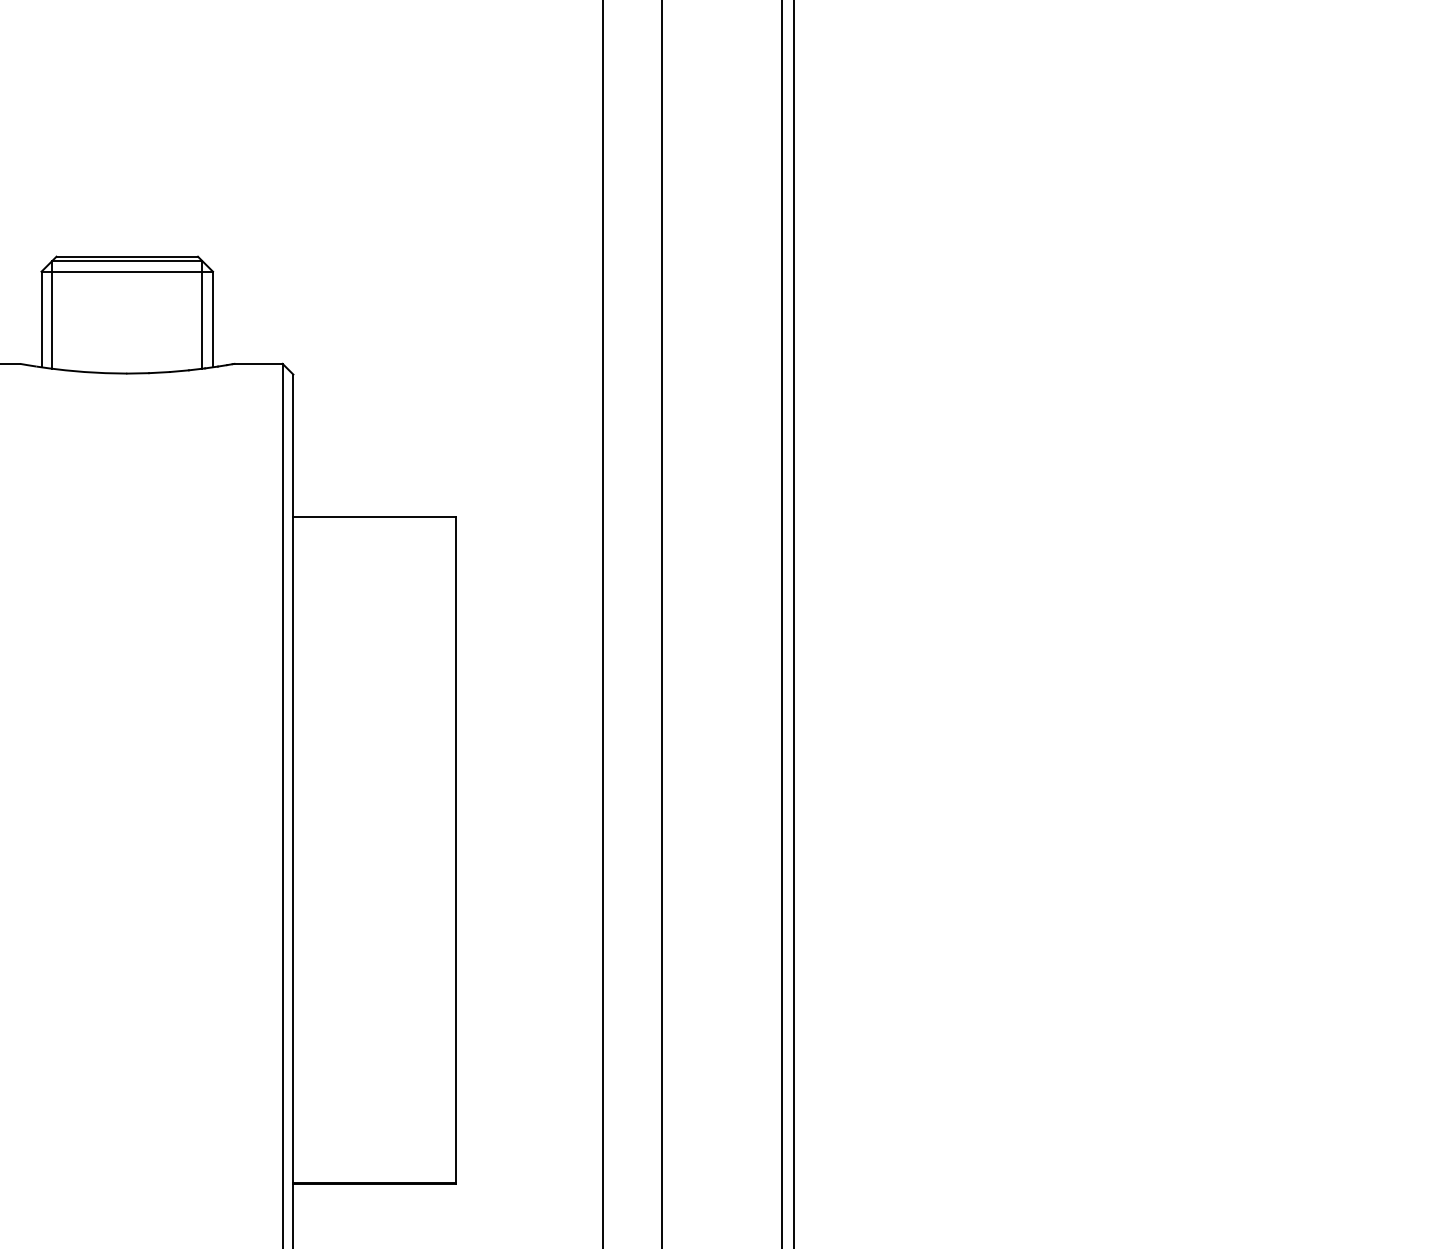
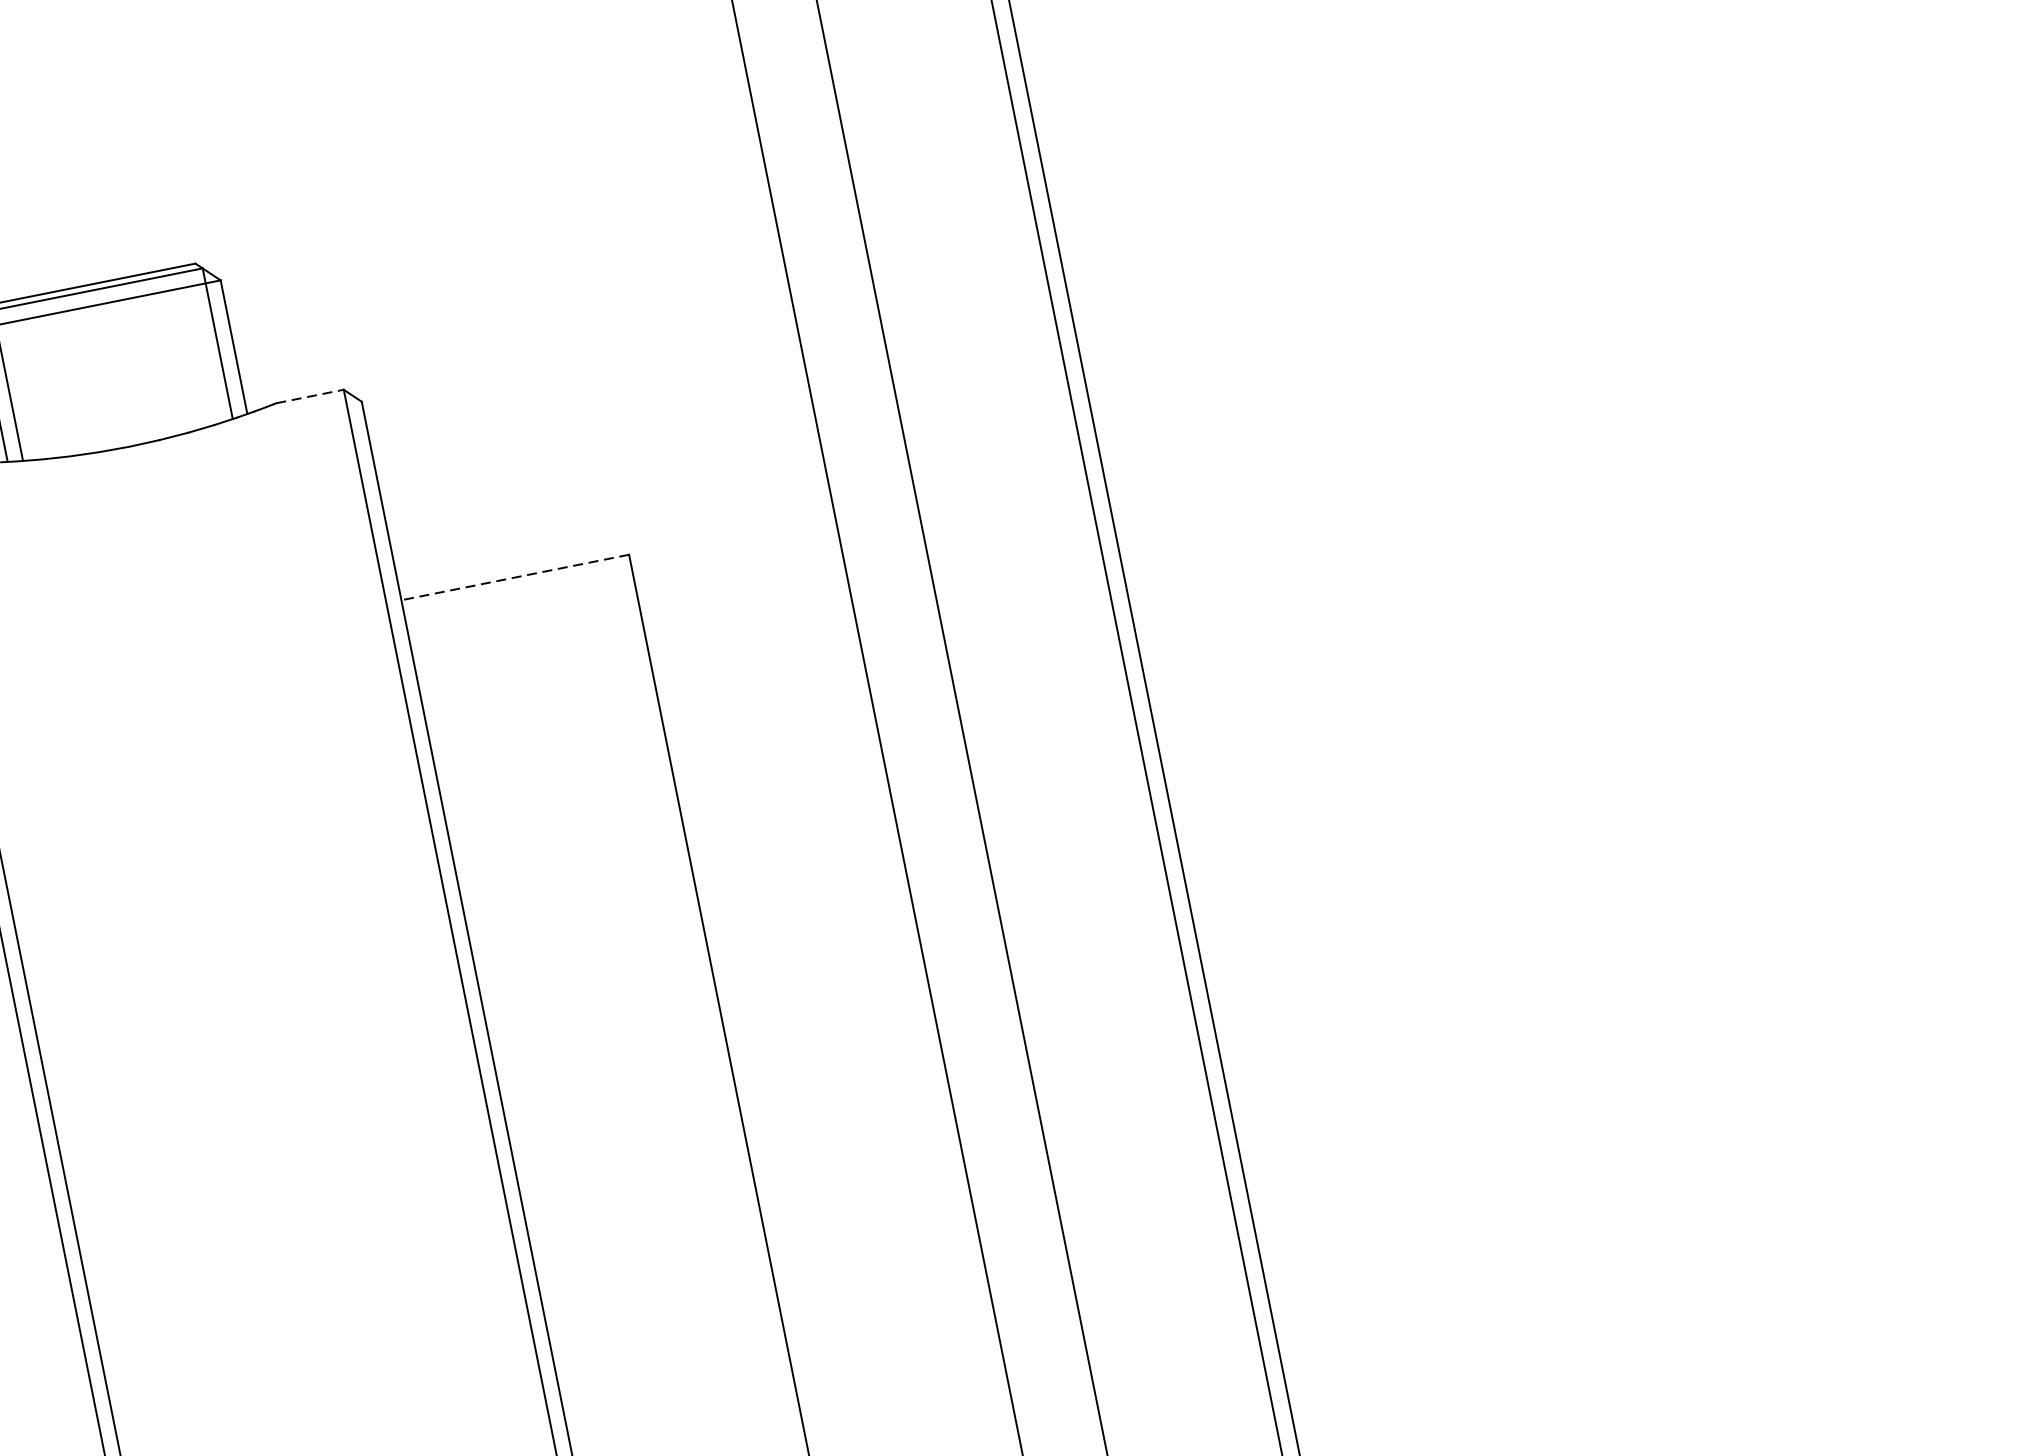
line: (259, 363) -> (311, 395), solid -> dashed
line: (374, 516) -> (514, 577), solid -> dashed

